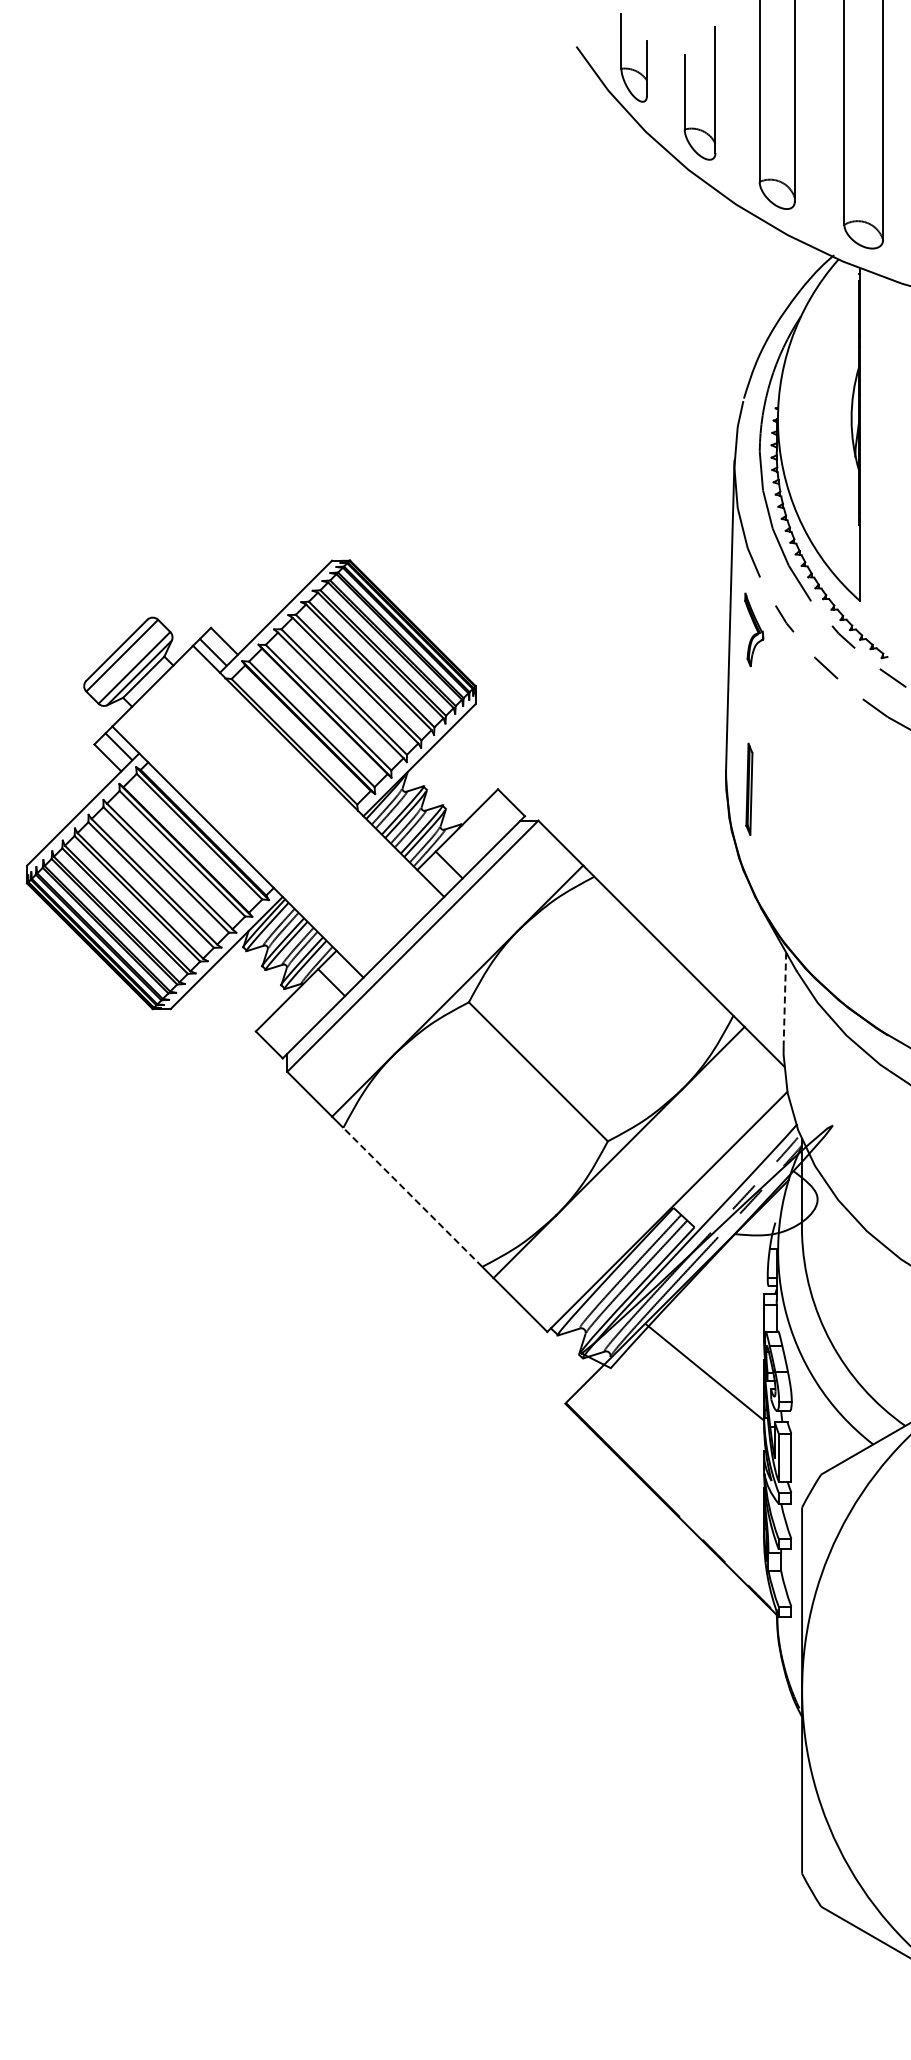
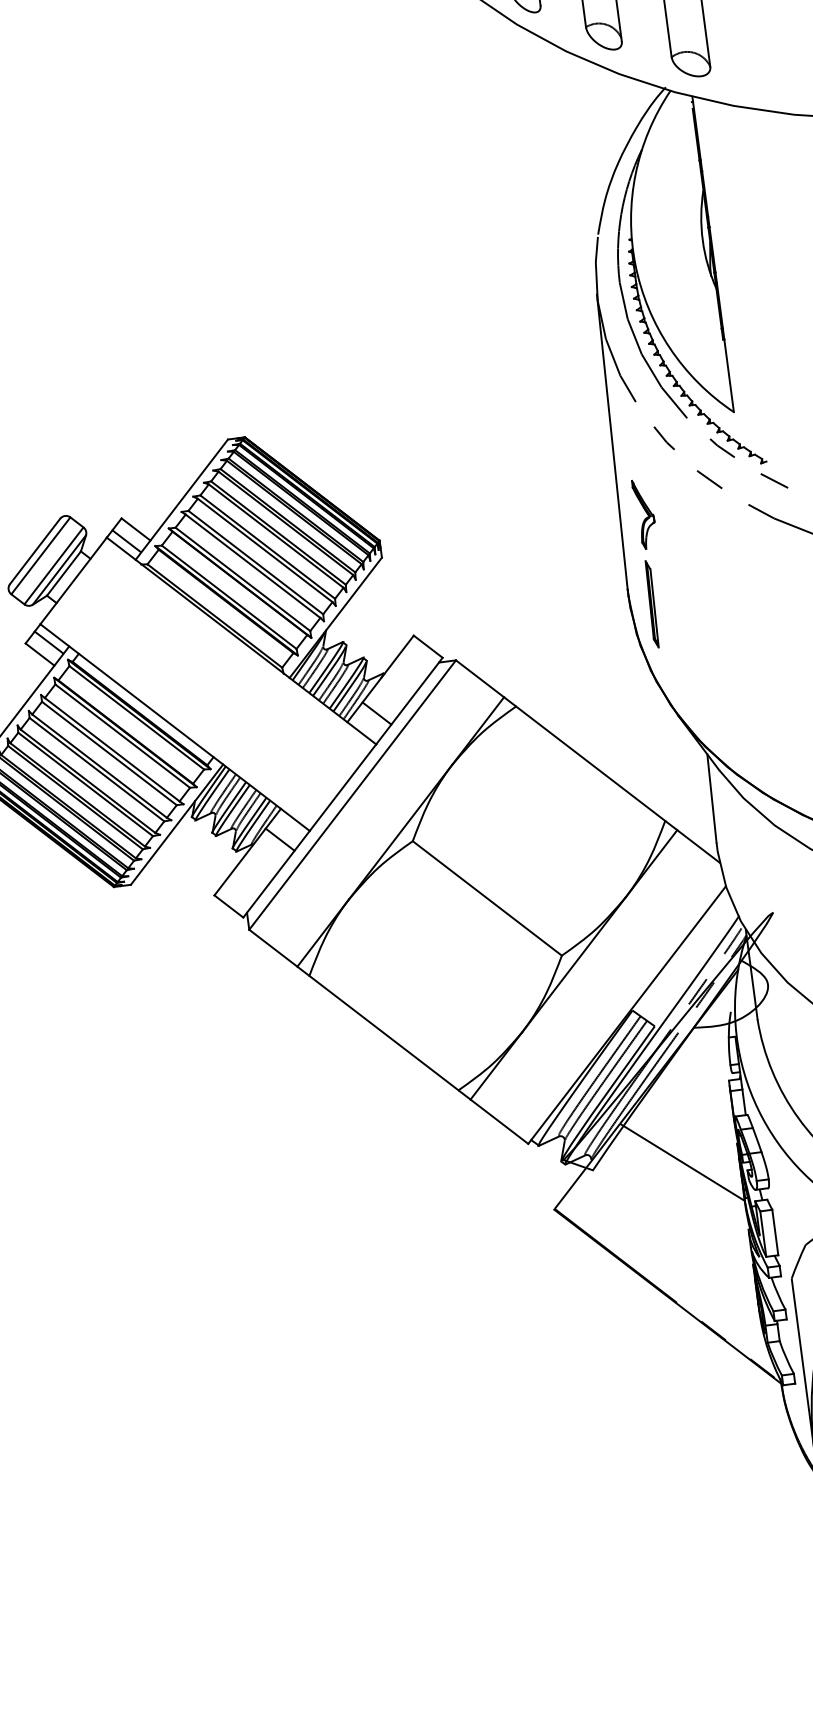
part: (754, 629) -> (645, 513), moved
line: (784, 999) -> (711, 799), dashed -> solid
line: (412, 1197) -> (383, 1033), dashed -> solid

